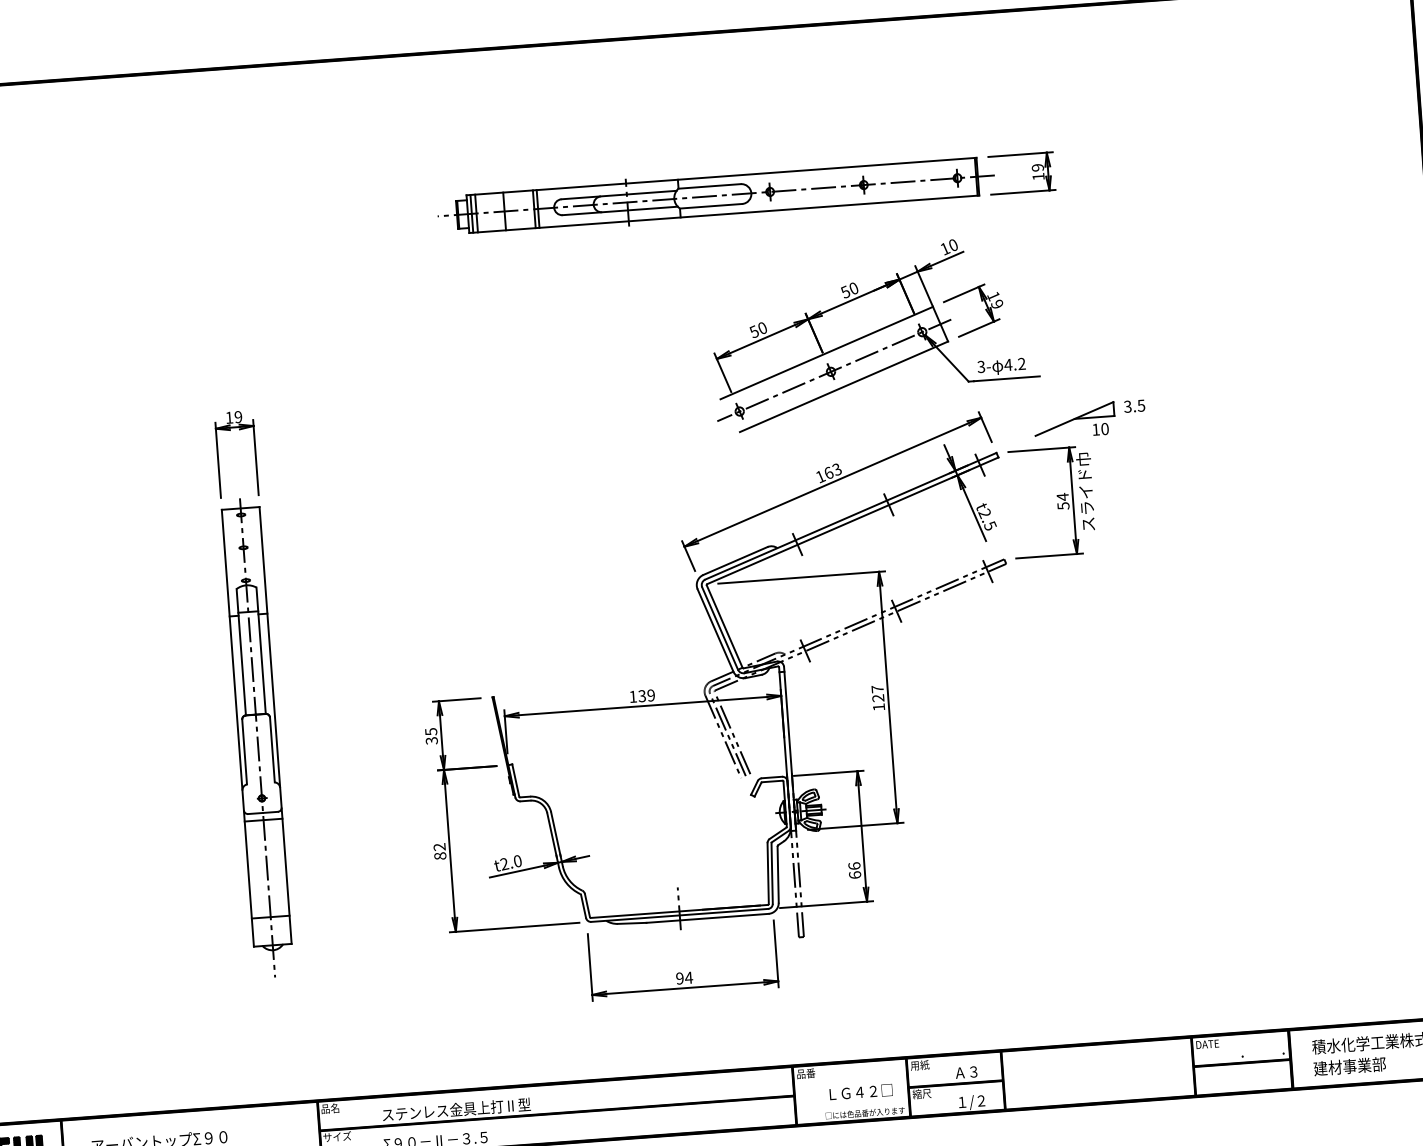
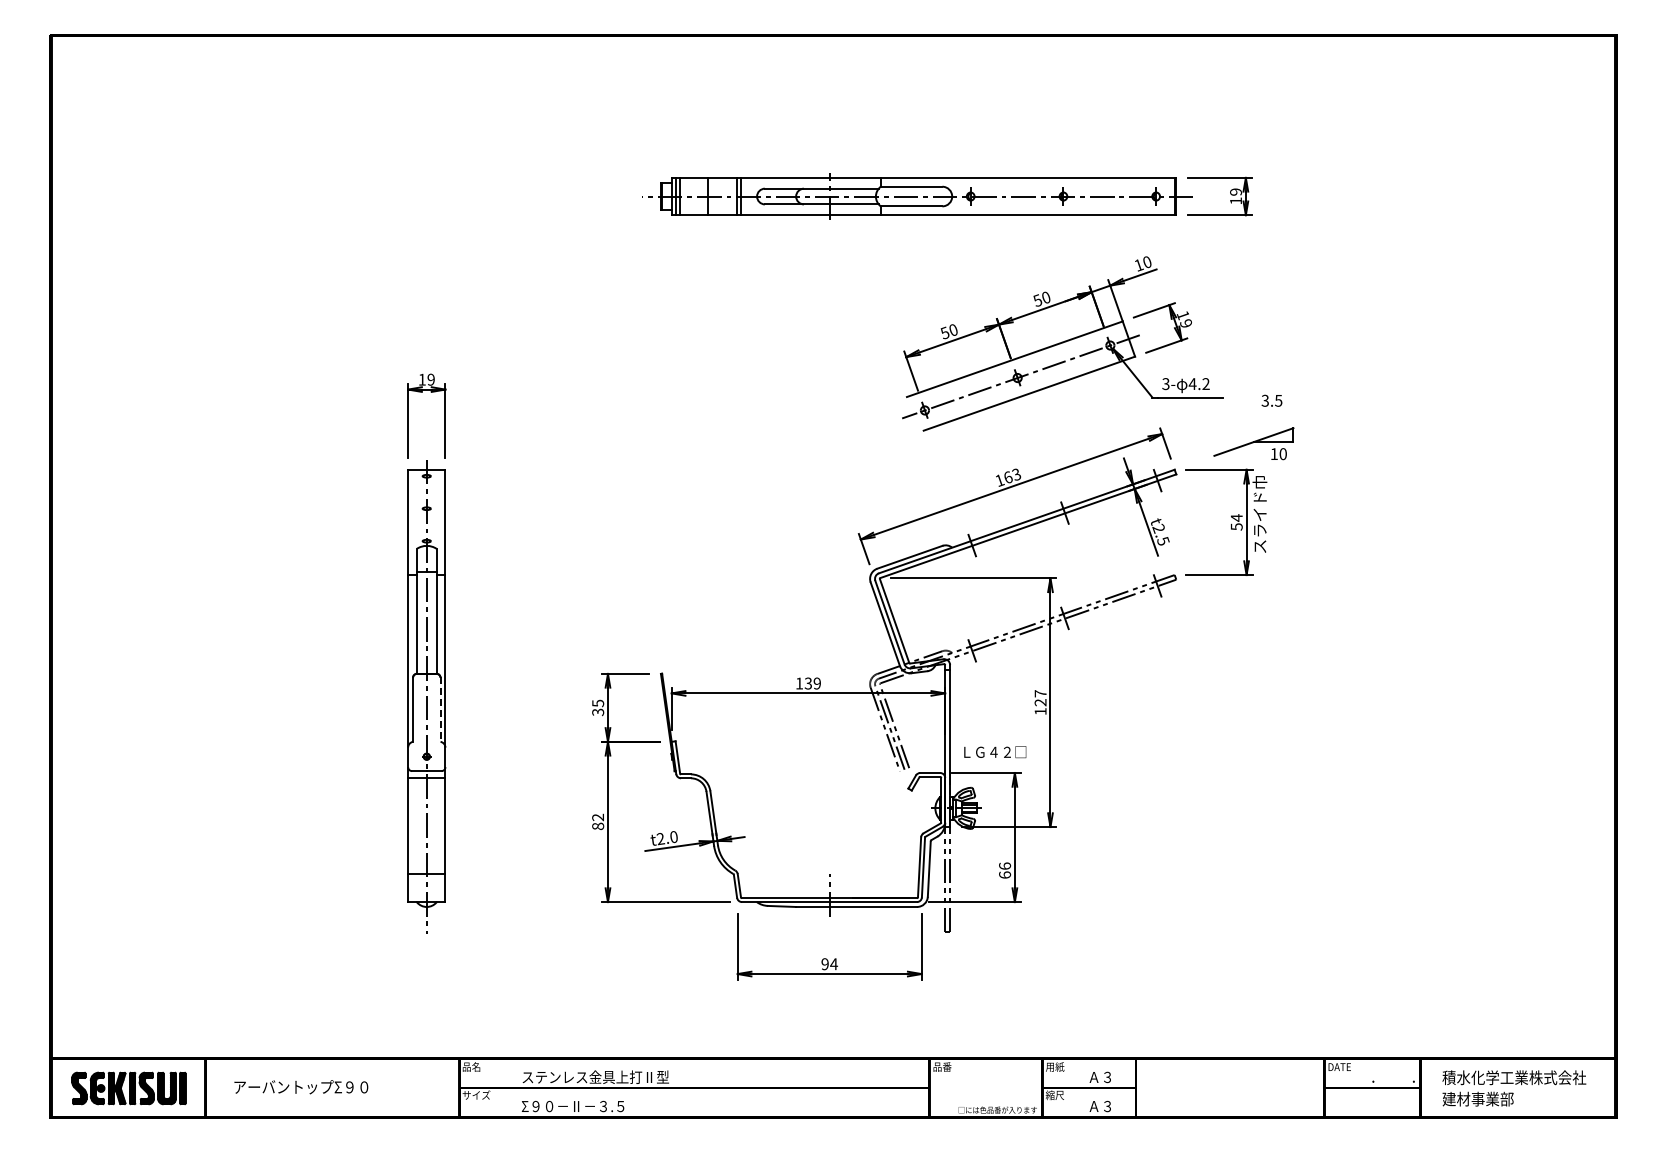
text: (1134, 405) -> (1271, 400), moved
line: (272, 750) -> (440, 710), solid -> dashed
text: (861, 1092) -> (995, 752), moved
text: (970, 1102) -> (1102, 1107), １/２ -> Ａ３

